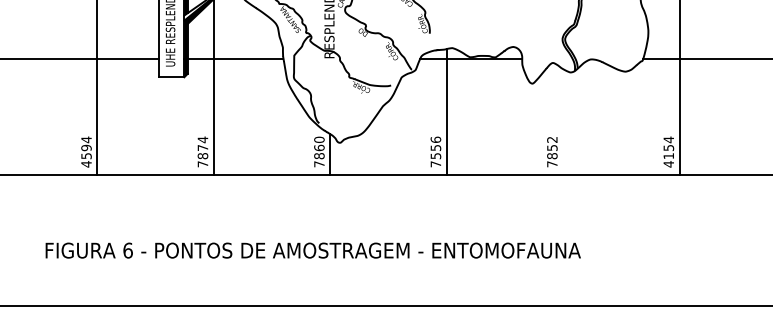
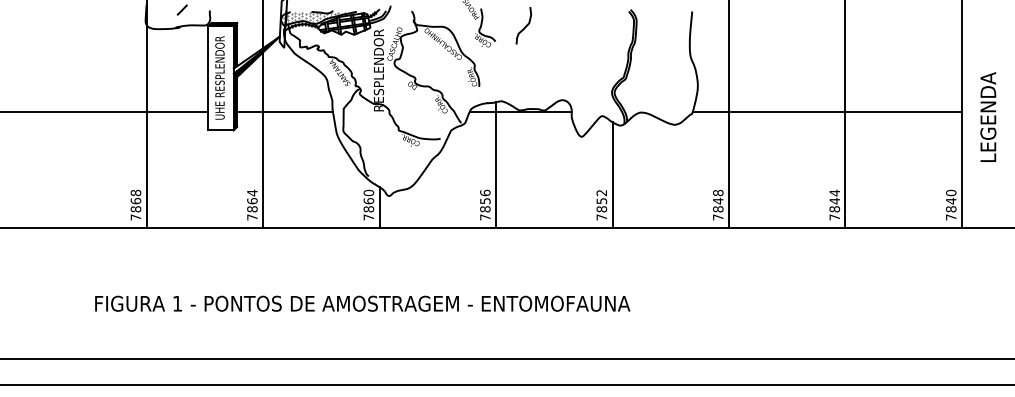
line: (563, 122) -> (612, 175), added
text: (203, 148) -> (252, 201), 7874 -> 7864
text: (669, 151) -> (718, 204), 4154 -> 7848
text: (86, 152) -> (135, 205), 4594 -> 7868
text: (436, 156) -> (485, 209), 7556 -> 7856
text: (128, 250) -> (177, 303), 6 -> 1

